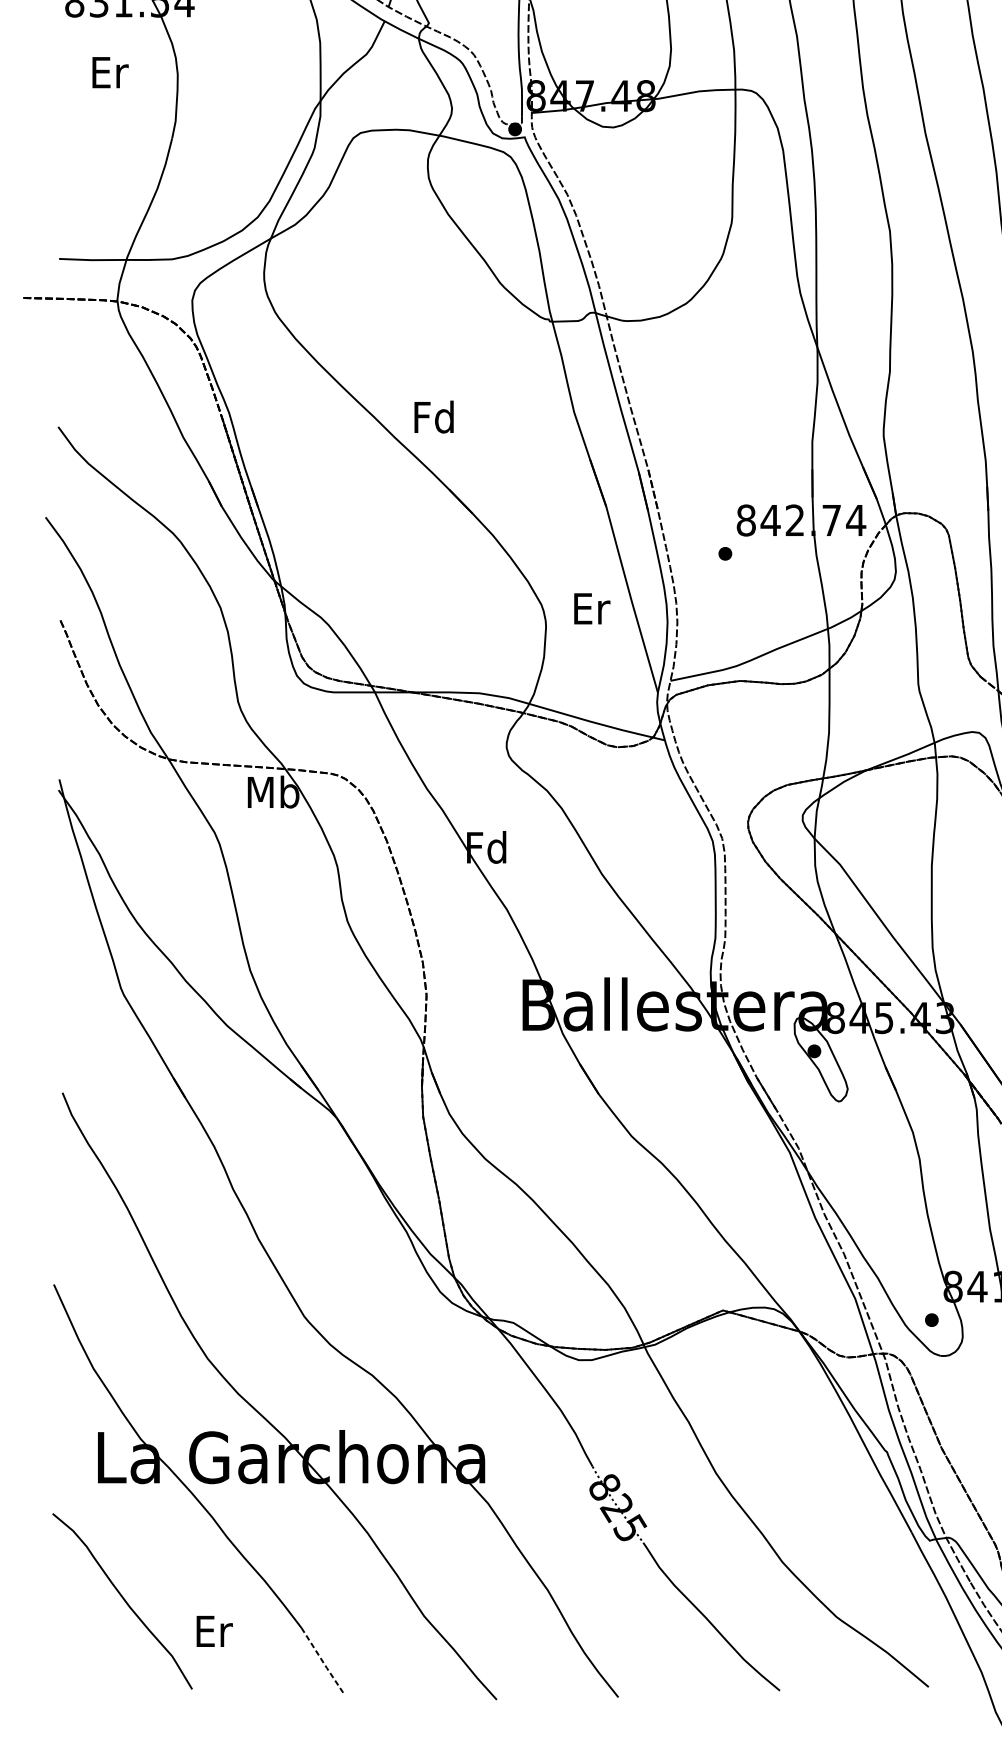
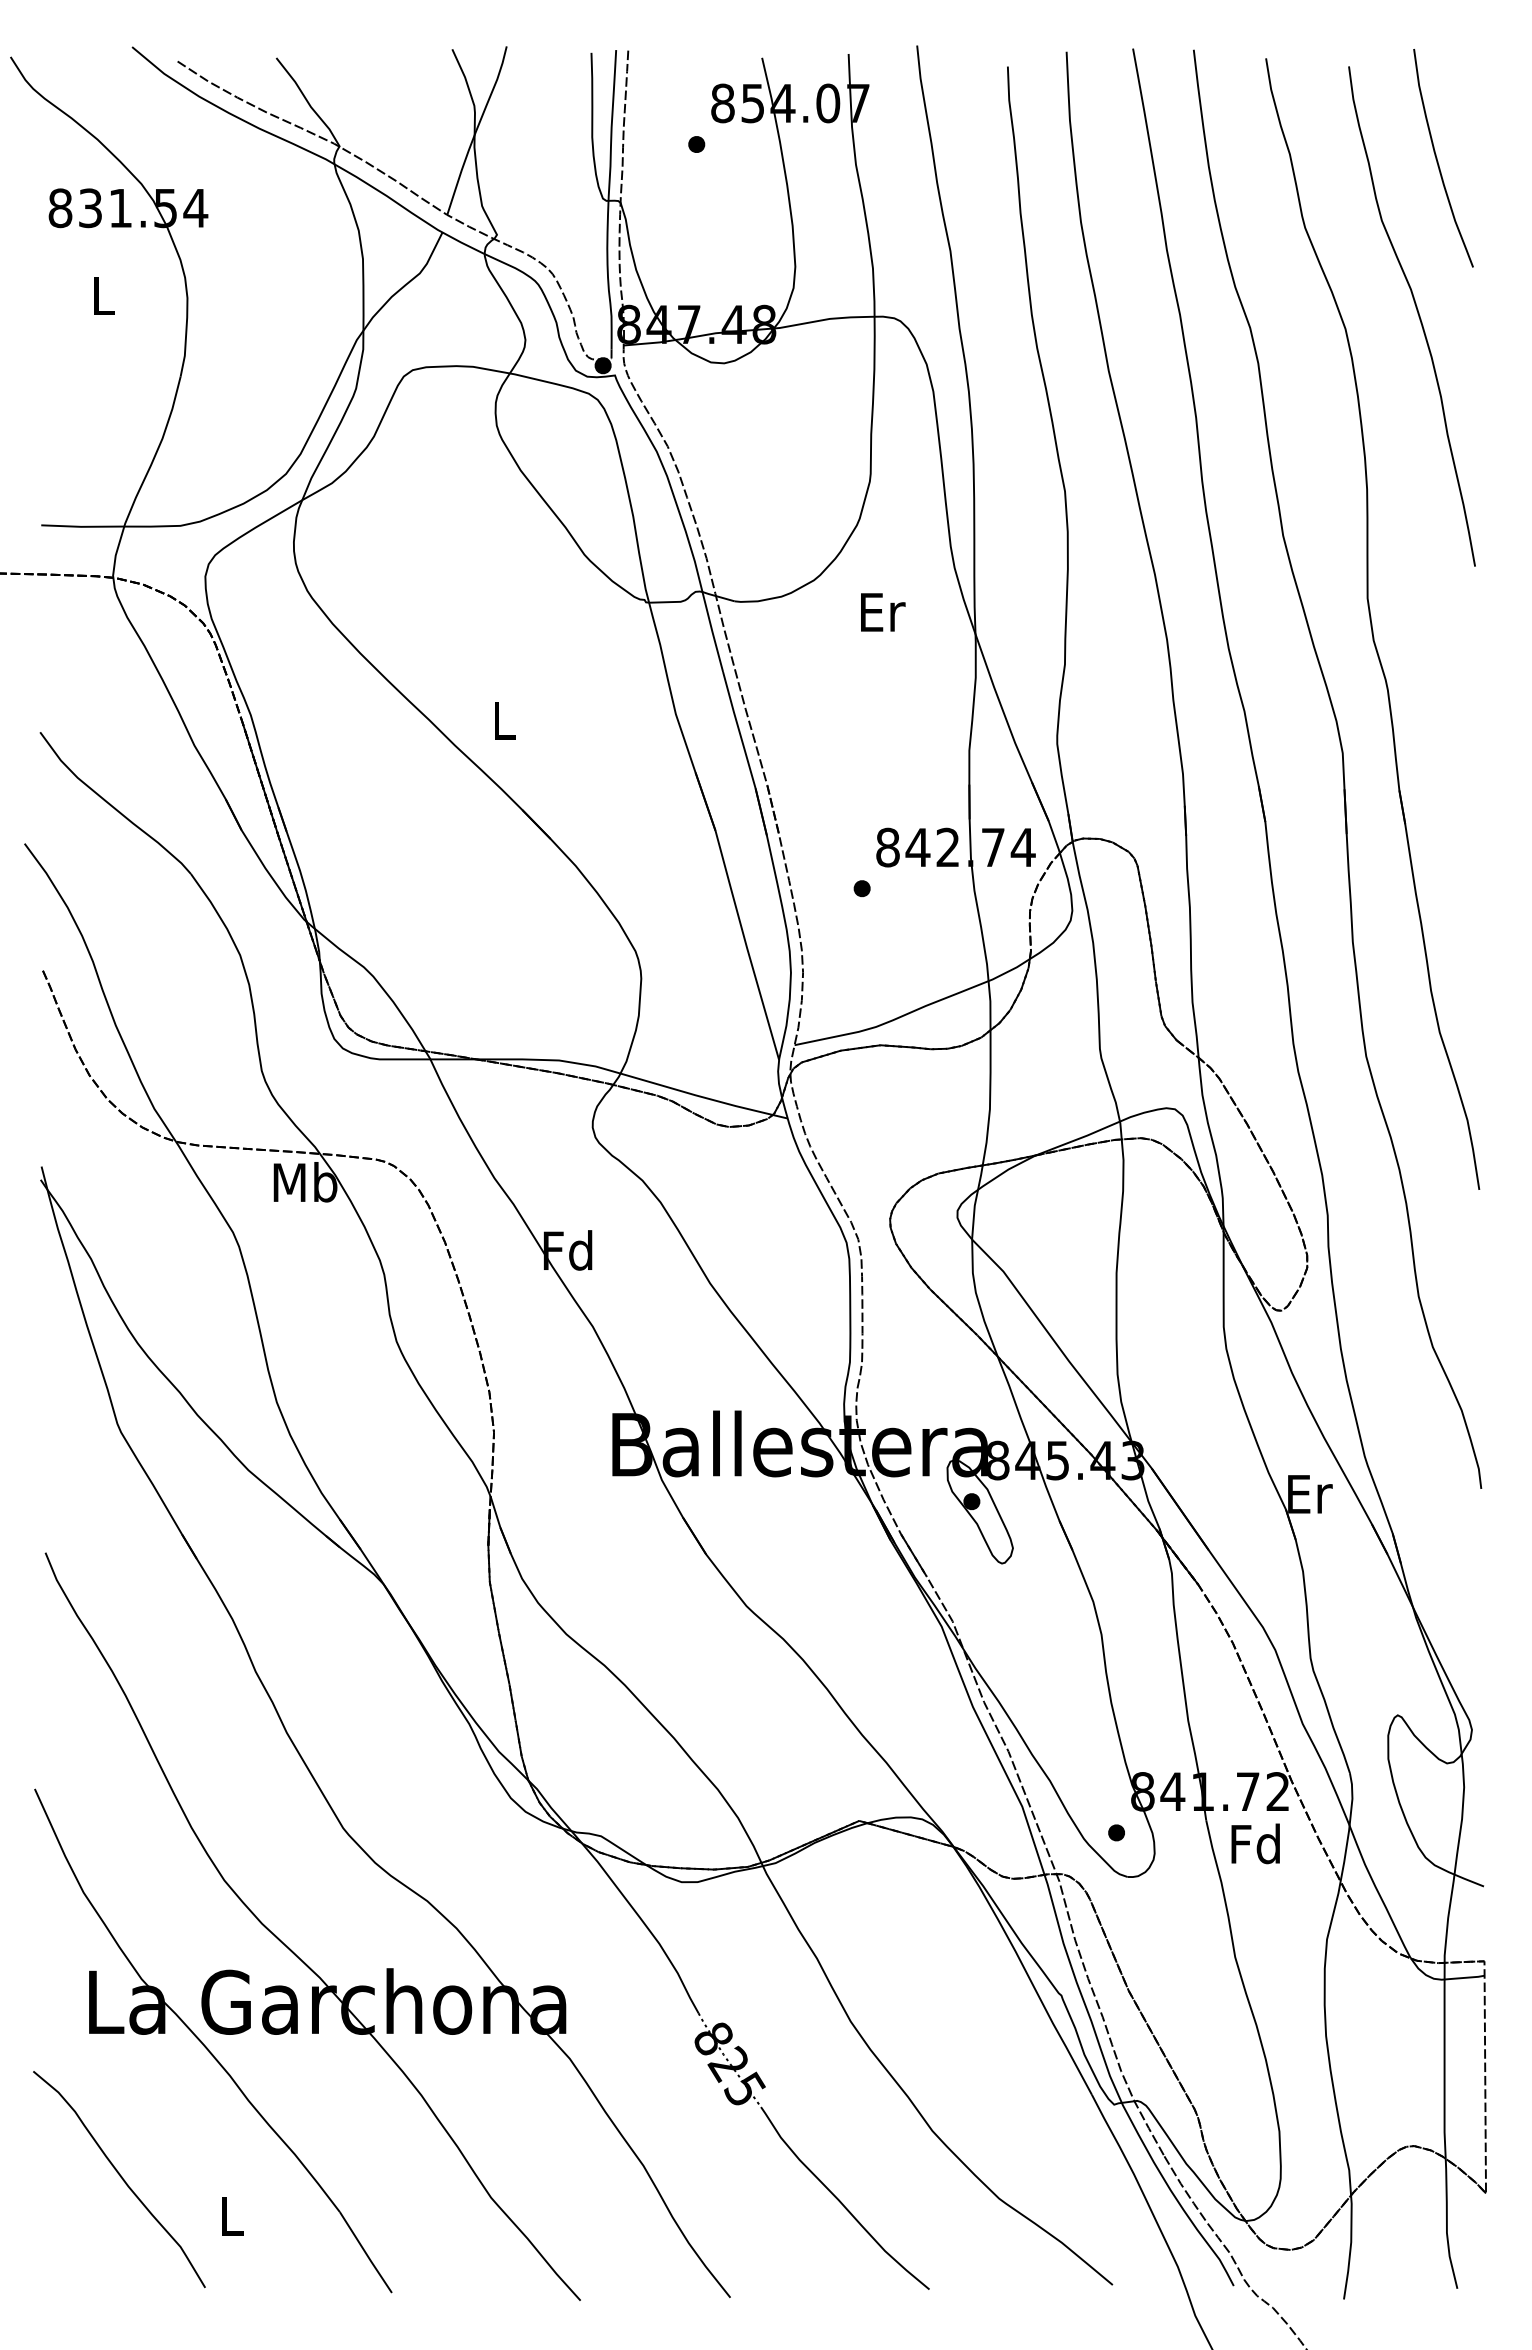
text: (110, 72) -> (104, 295), Er -> L
text: (434, 416) -> (503, 719), Fd -> L
text: (592, 608) -> (883, 612), moved
text: (214, 1631) -> (232, 2216), Er -> L
line: (322, 1661) -> (365, 2253), dashed -> solid

